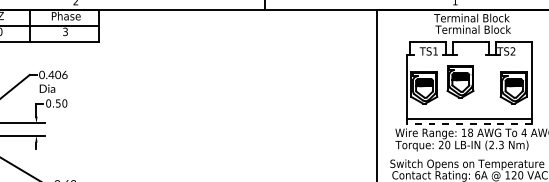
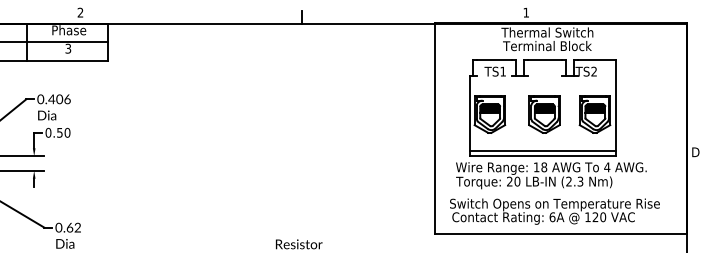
text: (476, 18) -> (551, 32), Terminal Block -> Thermal Switch
part: (460, 81) -> (544, 114), moved
line: (469, 123) -> (542, 156), dashed -> solid

